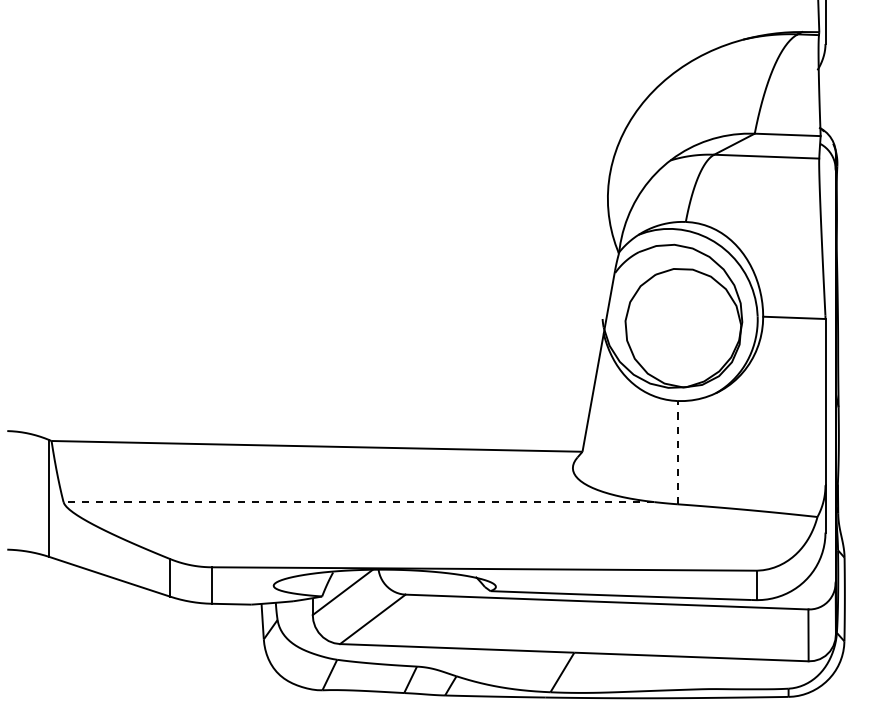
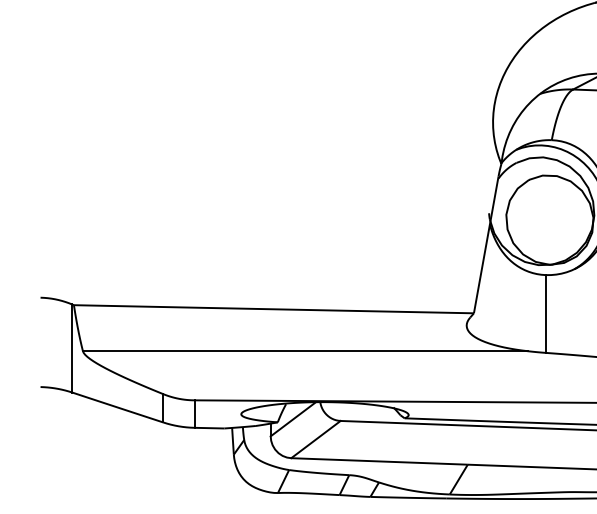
line: (677, 452) -> (545, 313), dashed -> solid
line: (358, 502) -> (305, 351), dashed -> solid

